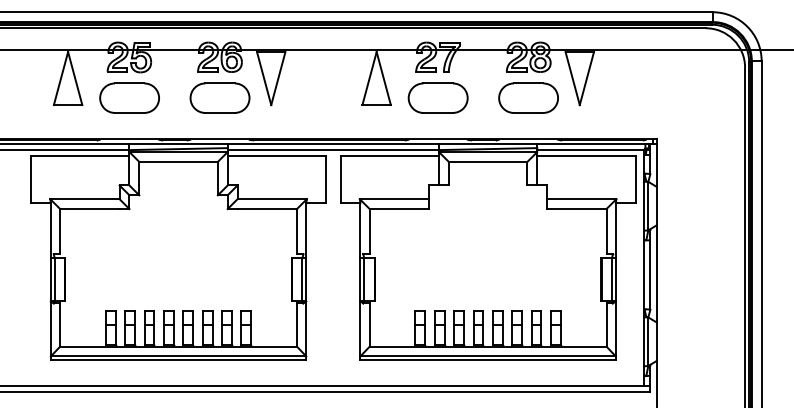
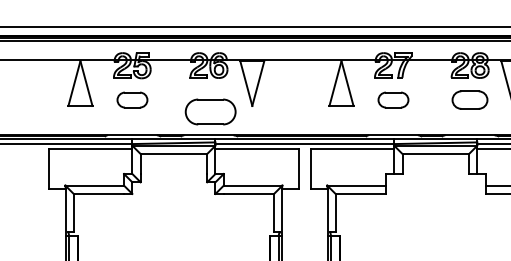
part: (129, 97) -> (132, 99), size x0.6
part: (219, 97) -> (210, 111), moved
part: (437, 97) -> (392, 99), size x0.6
part: (528, 97) -> (469, 99), size x0.7

